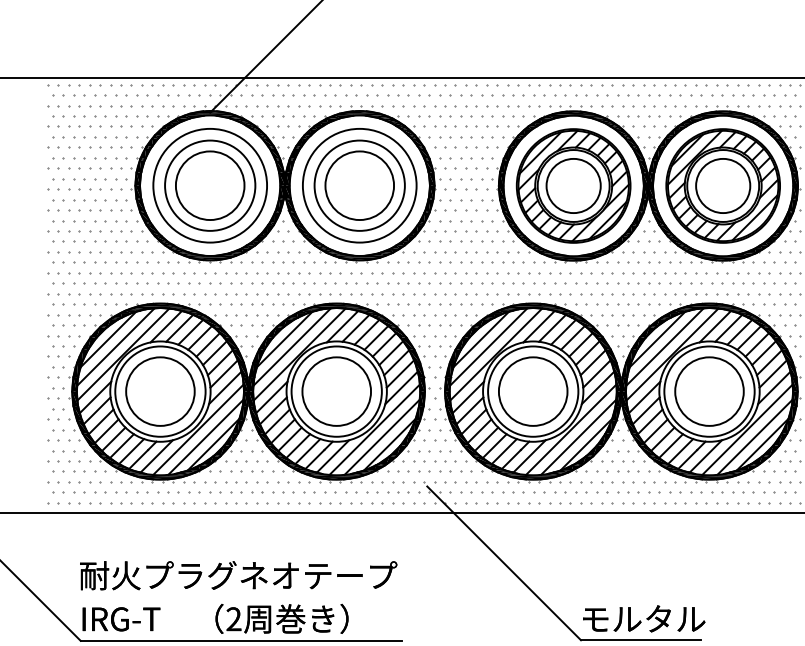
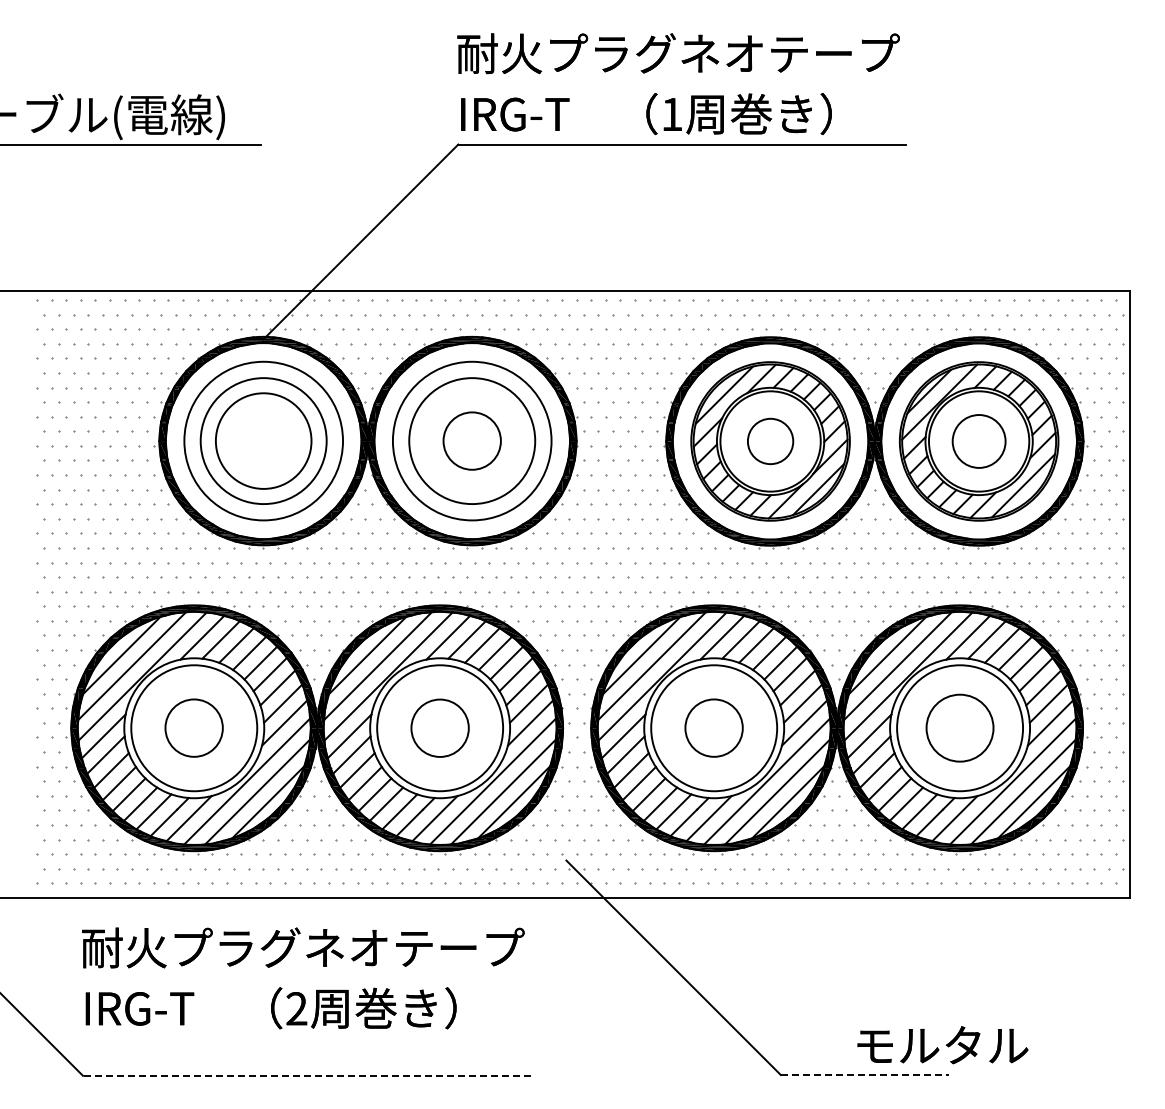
circle: (359, 185) -> (472, 440), size x0.6
circle: (573, 186) -> (770, 441), size x0.6
circle: (722, 186) -> (978, 441), size x0.7
circle: (159, 391) -> (193, 727), size x0.6
circle: (336, 391) -> (439, 728), size x0.6
circle: (532, 391) -> (713, 727), size x0.6
circle: (709, 391) -> (959, 727), size x0.7
text: (238, 597) -> (303, 978), moved
text: (643, 619) -> (942, 1045), moved
line: (240, 640) -> (306, 1075), solid -> dashed
line: (640, 640) -> (864, 1075), solid -> dashed

